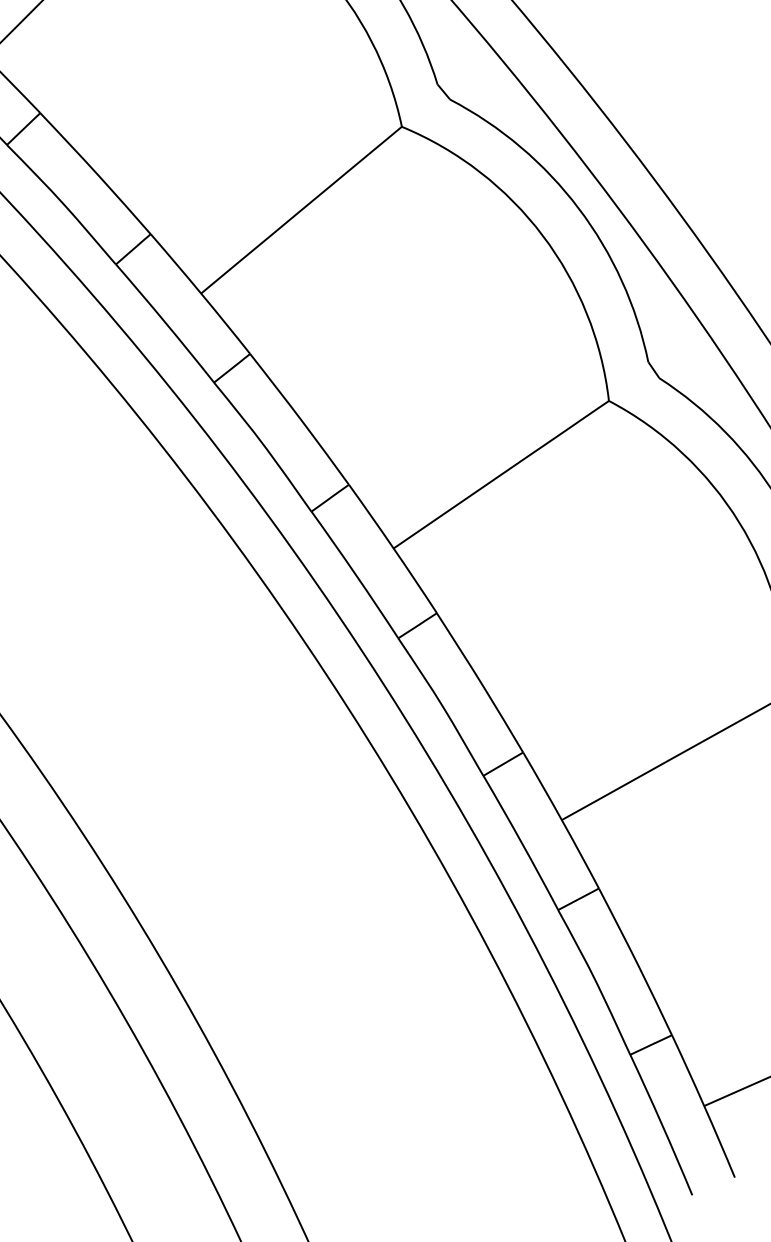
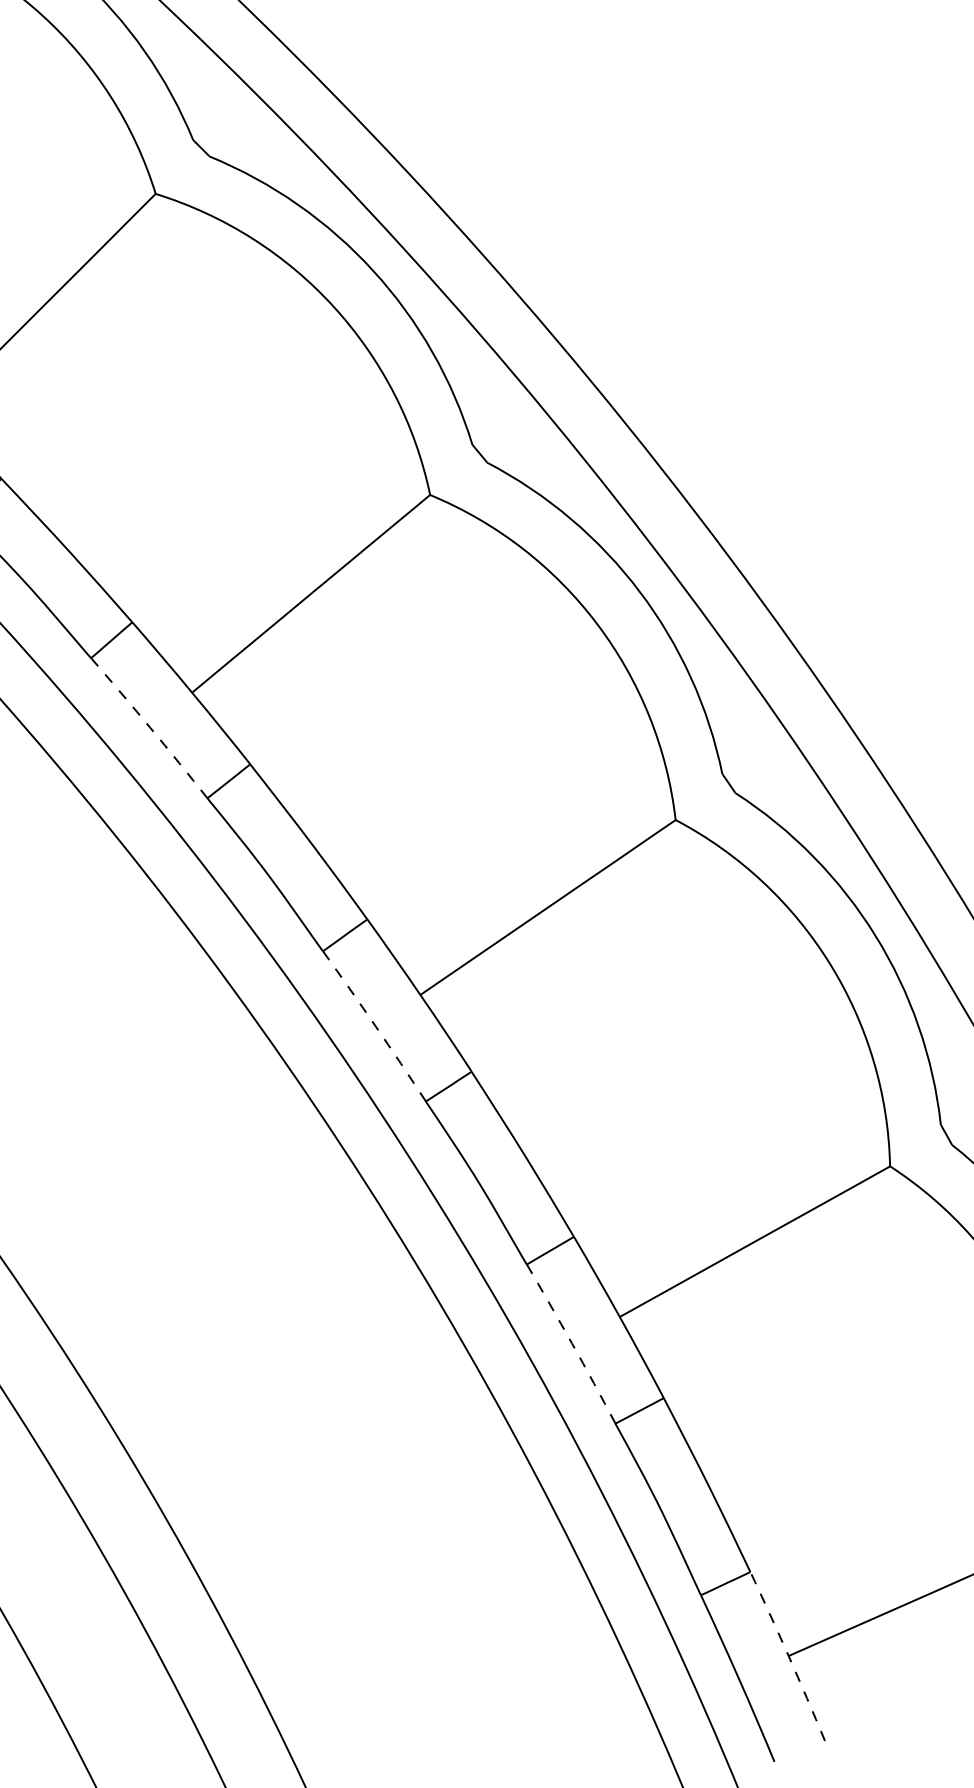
arc: (166, 322) -> (150, 727), solid -> dashed
arc: (355, 574) -> (375, 1025), solid -> dashed
arc: (521, 842) -> (572, 1343), solid -> dashed
arc: (704, 1106) -> (788, 1656), solid -> dashed

